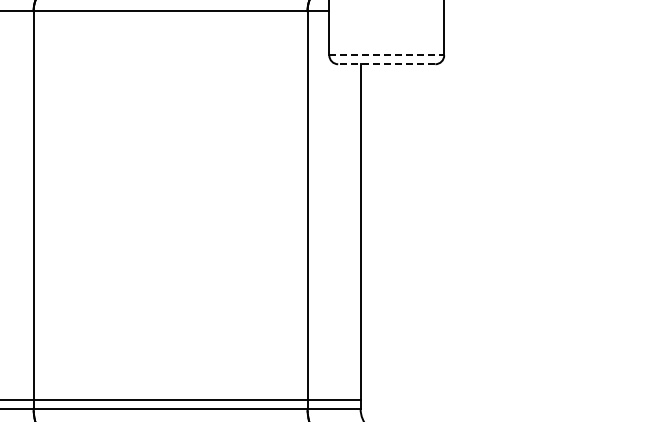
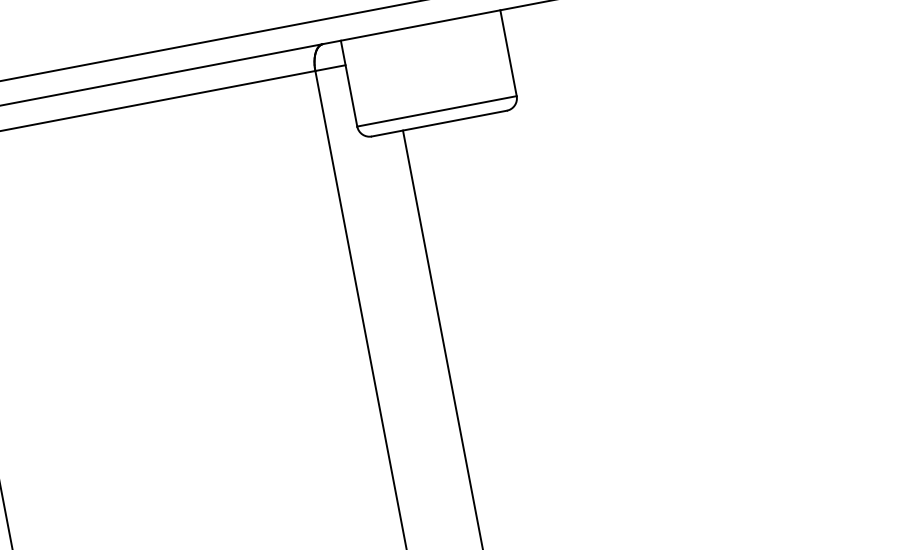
line: (387, 55) -> (438, 111), dashed -> solid
line: (386, 64) -> (439, 124), dashed -> solid

